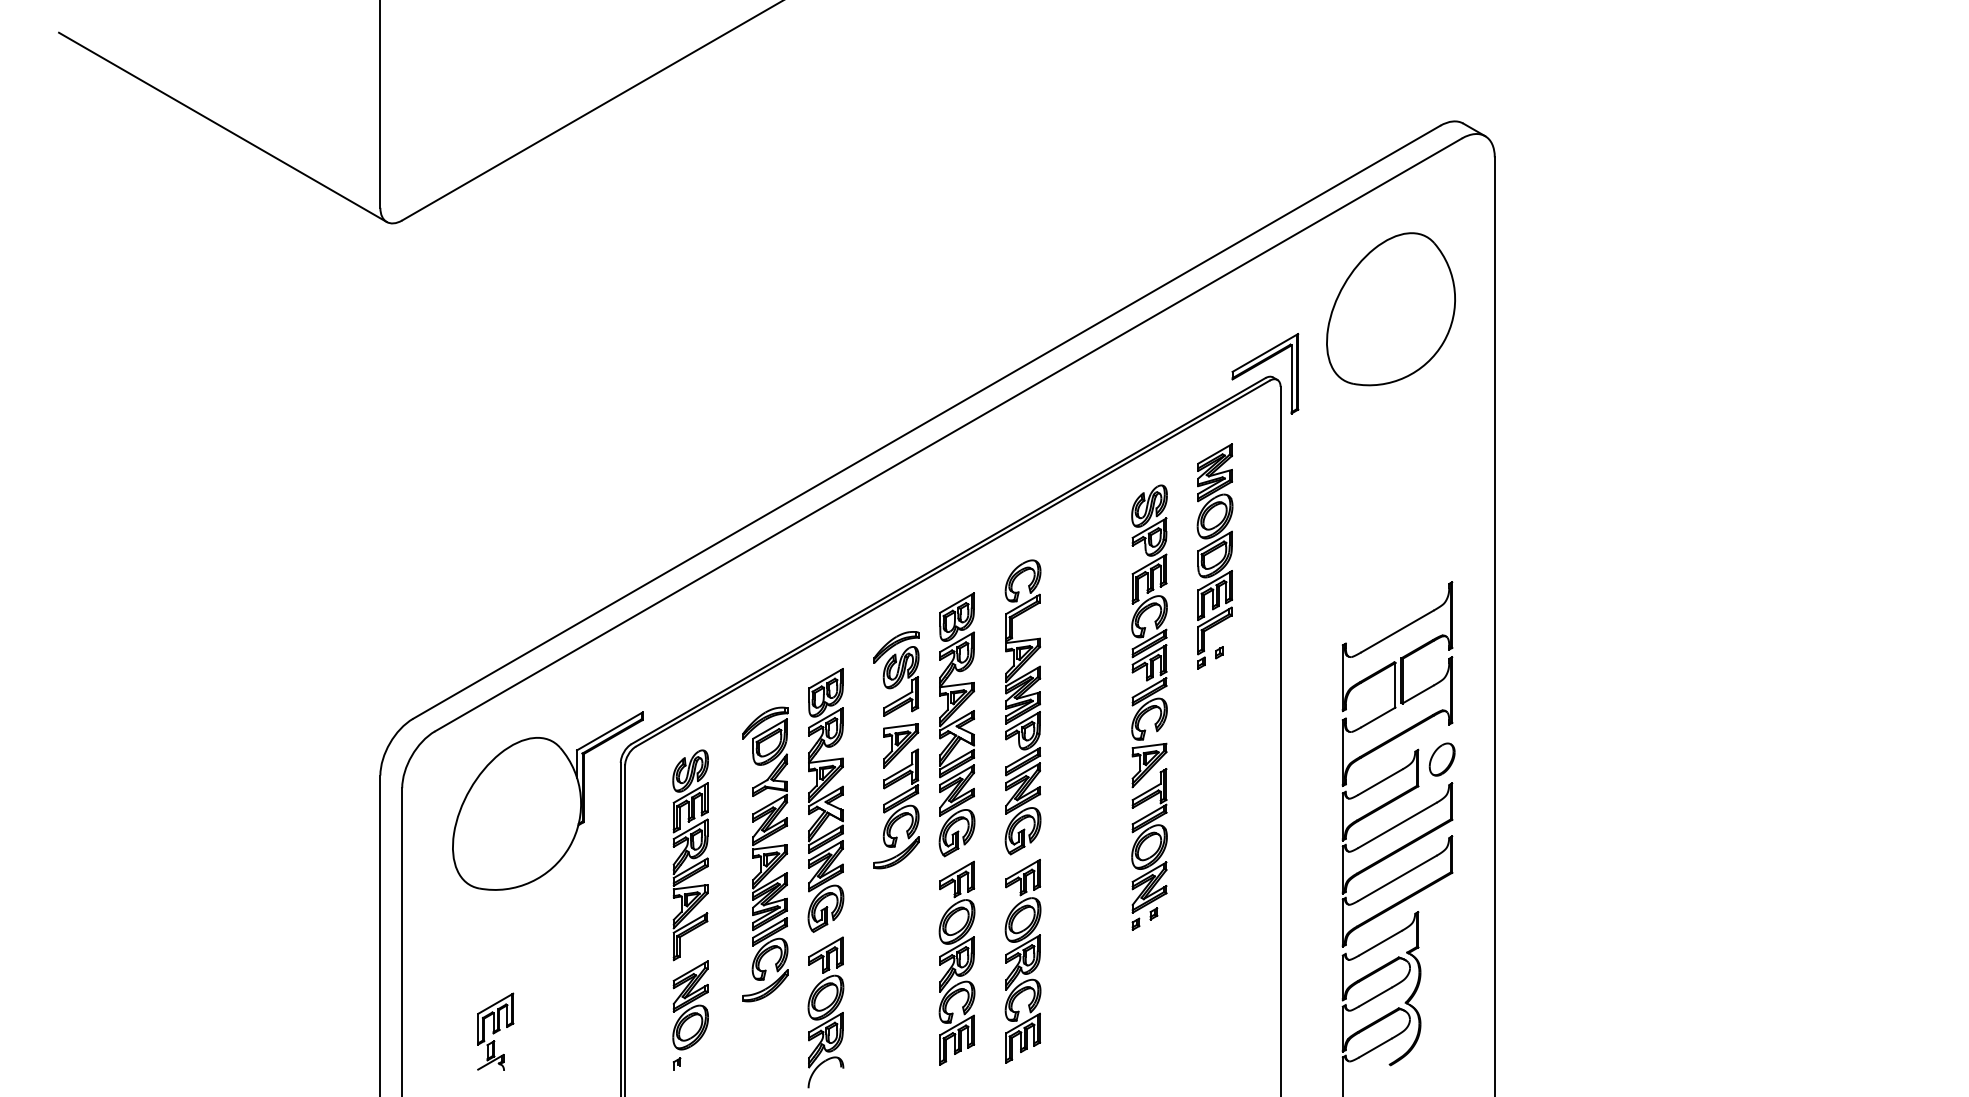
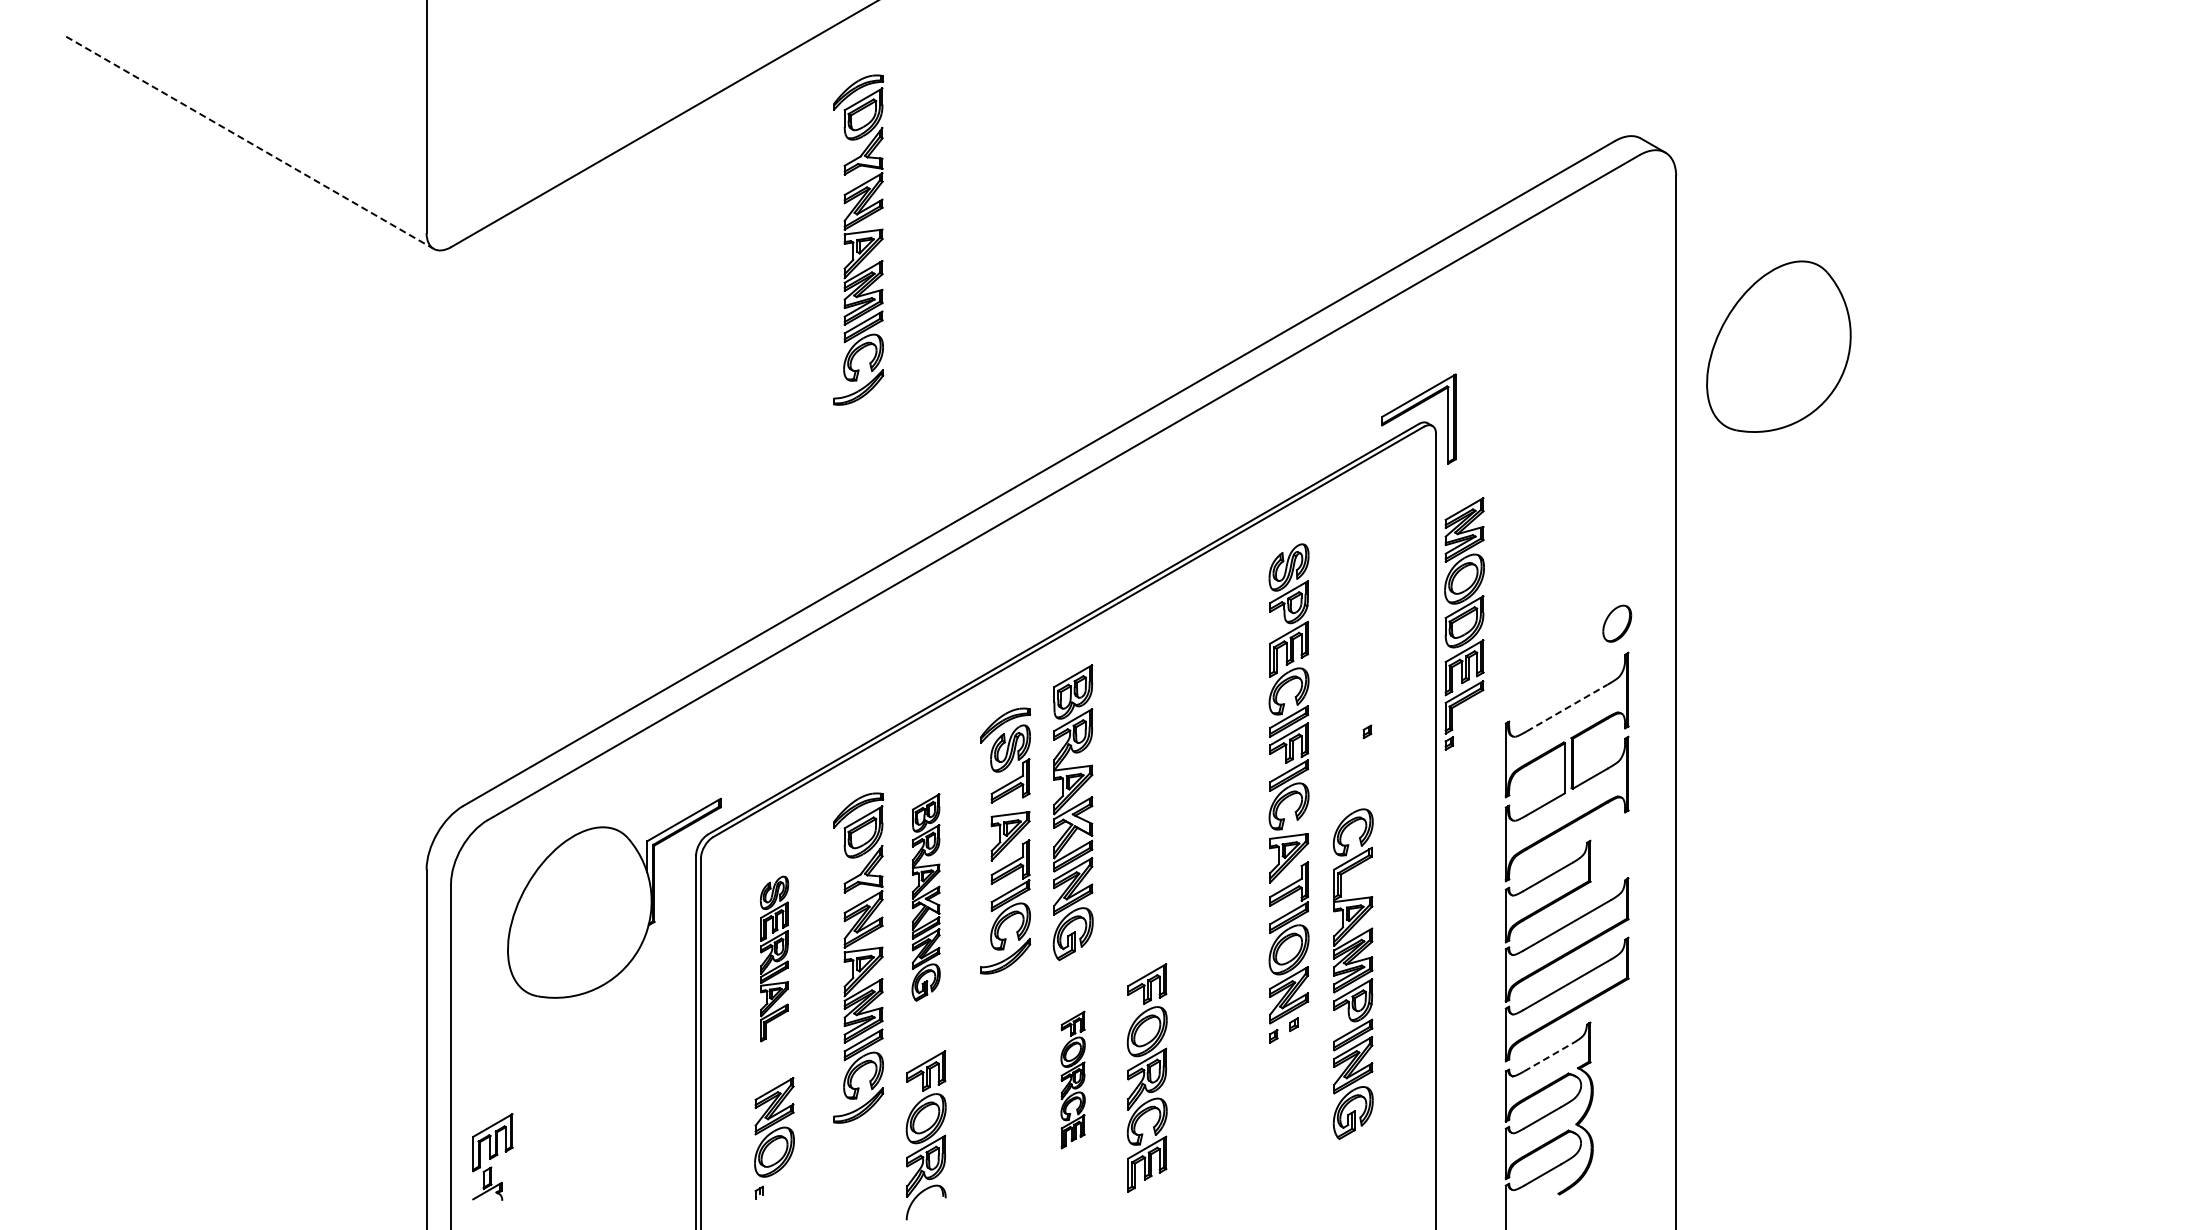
line: (223, 128) -> (250, 143), solid -> dashed
part: (765, 213) -> (858, 239), added
part: (1390, 309) -> (1778, 346), moved
part: (1215, 556) -> (1464, 623), moved
line: (1397, 631) -> (1567, 708), solid -> dashed
part: (1022, 706) -> (1352, 973), moved
part: (1442, 759) -> (1617, 623), moved
part: (825, 800) -> (925, 897), size x0.7
part: (690, 854) -> (774, 958), size x0.7
line: (1380, 943) -> (1548, 1057), solid -> dashed
part: (956, 962) -> (1072, 1079), size x0.6
part: (495, 1031) -> (492, 1156), moved

